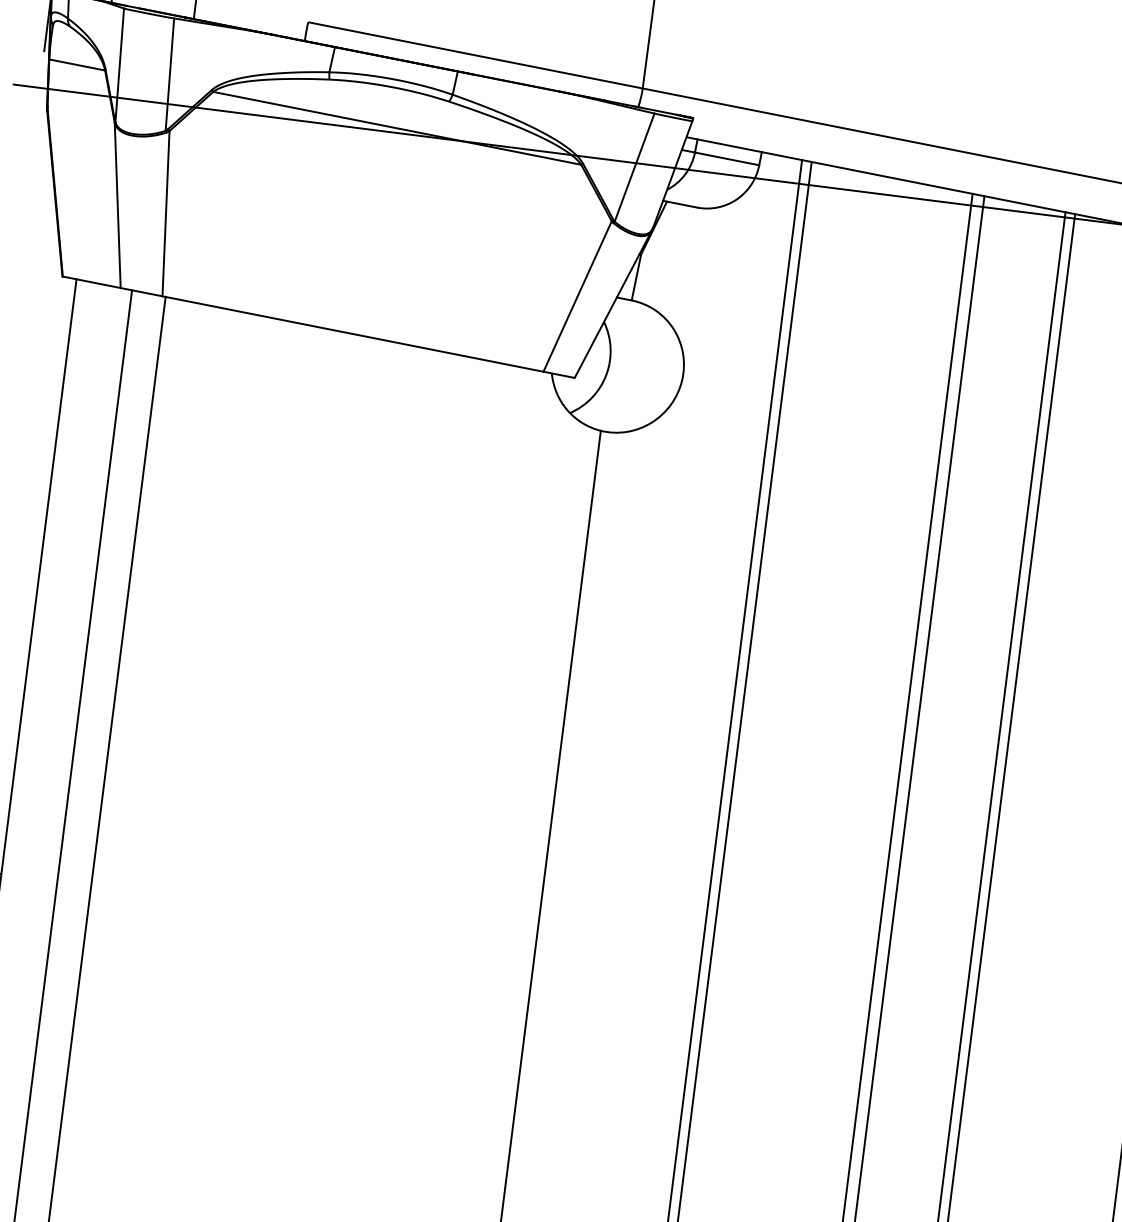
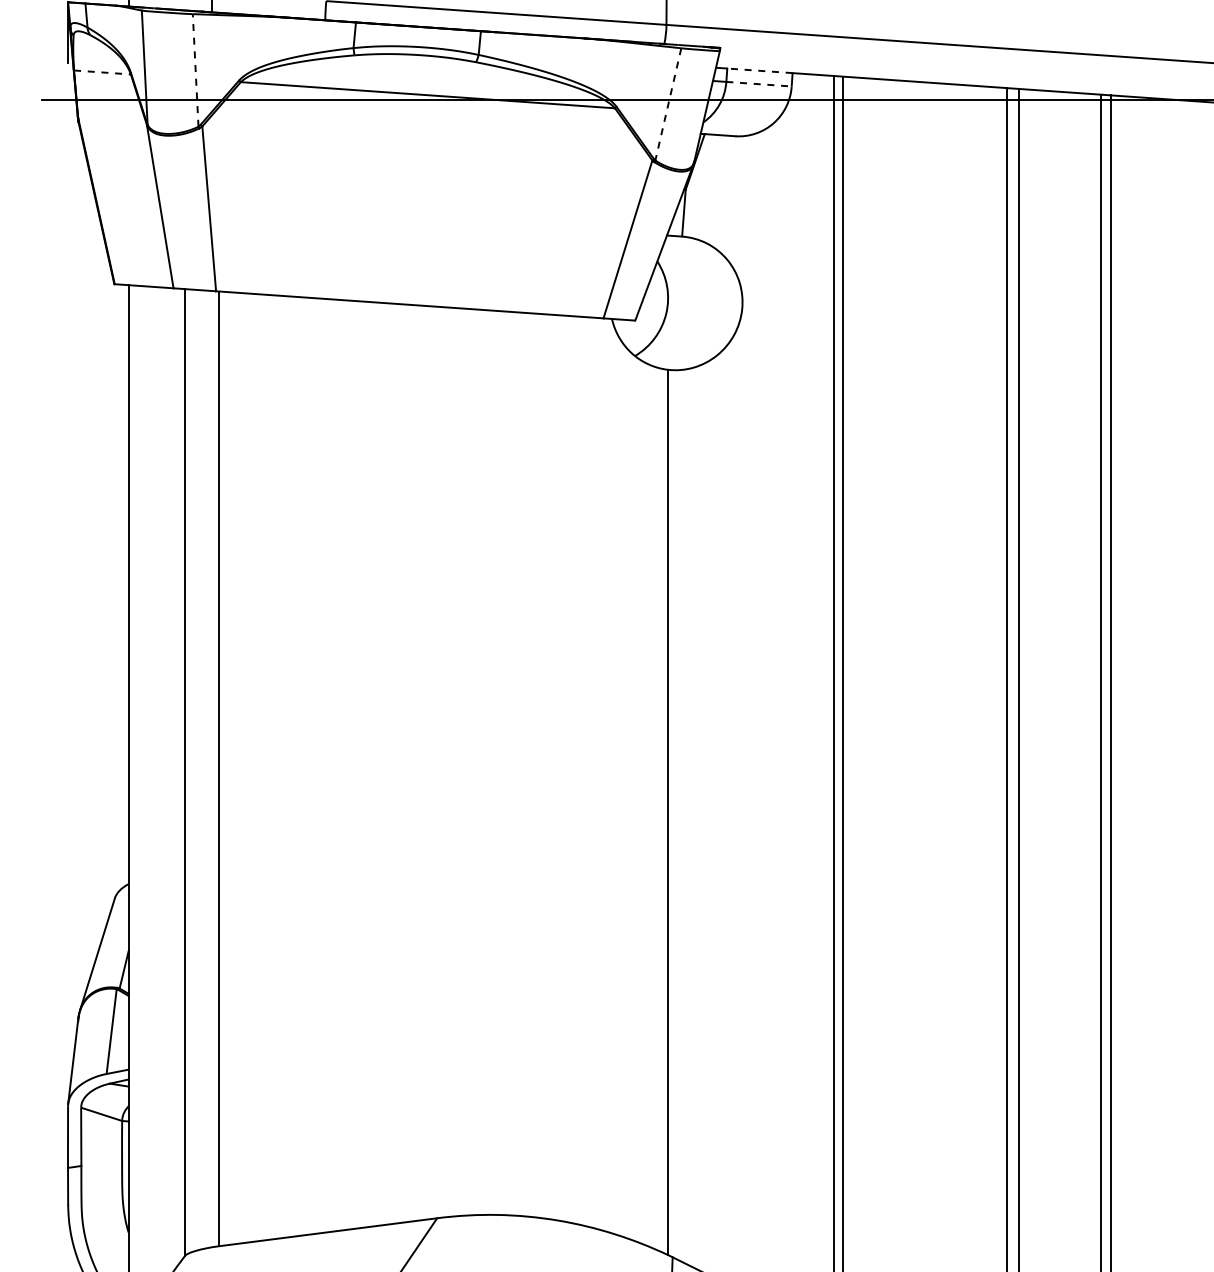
line: (77, 65) -> (102, 72), solid -> dashed
line: (169, 73) -> (195, 69), solid -> dashed
line: (729, 145) -> (759, 70), solid -> dashed
line: (727, 159) -> (759, 84), solid -> dashed
line: (634, 167) -> (668, 104), solid -> dashed

